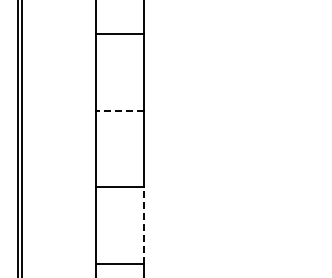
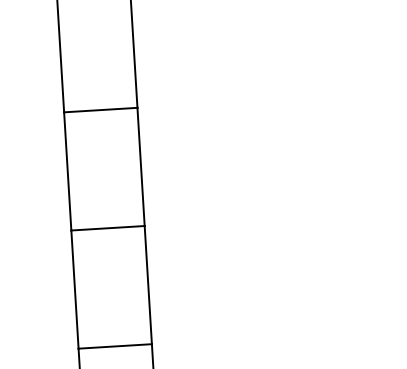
line: (120, 110) -> (101, 109), dashed -> solid
line: (143, 224) -> (147, 283), dashed -> solid

